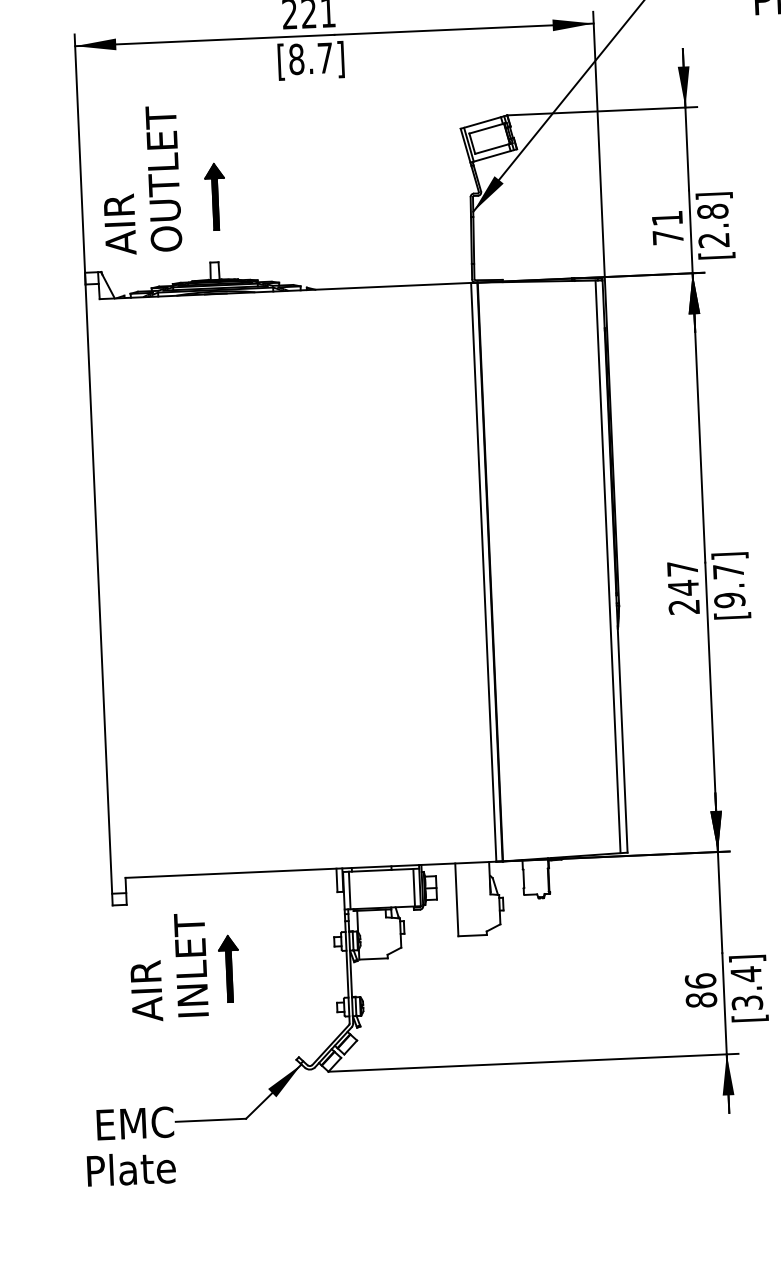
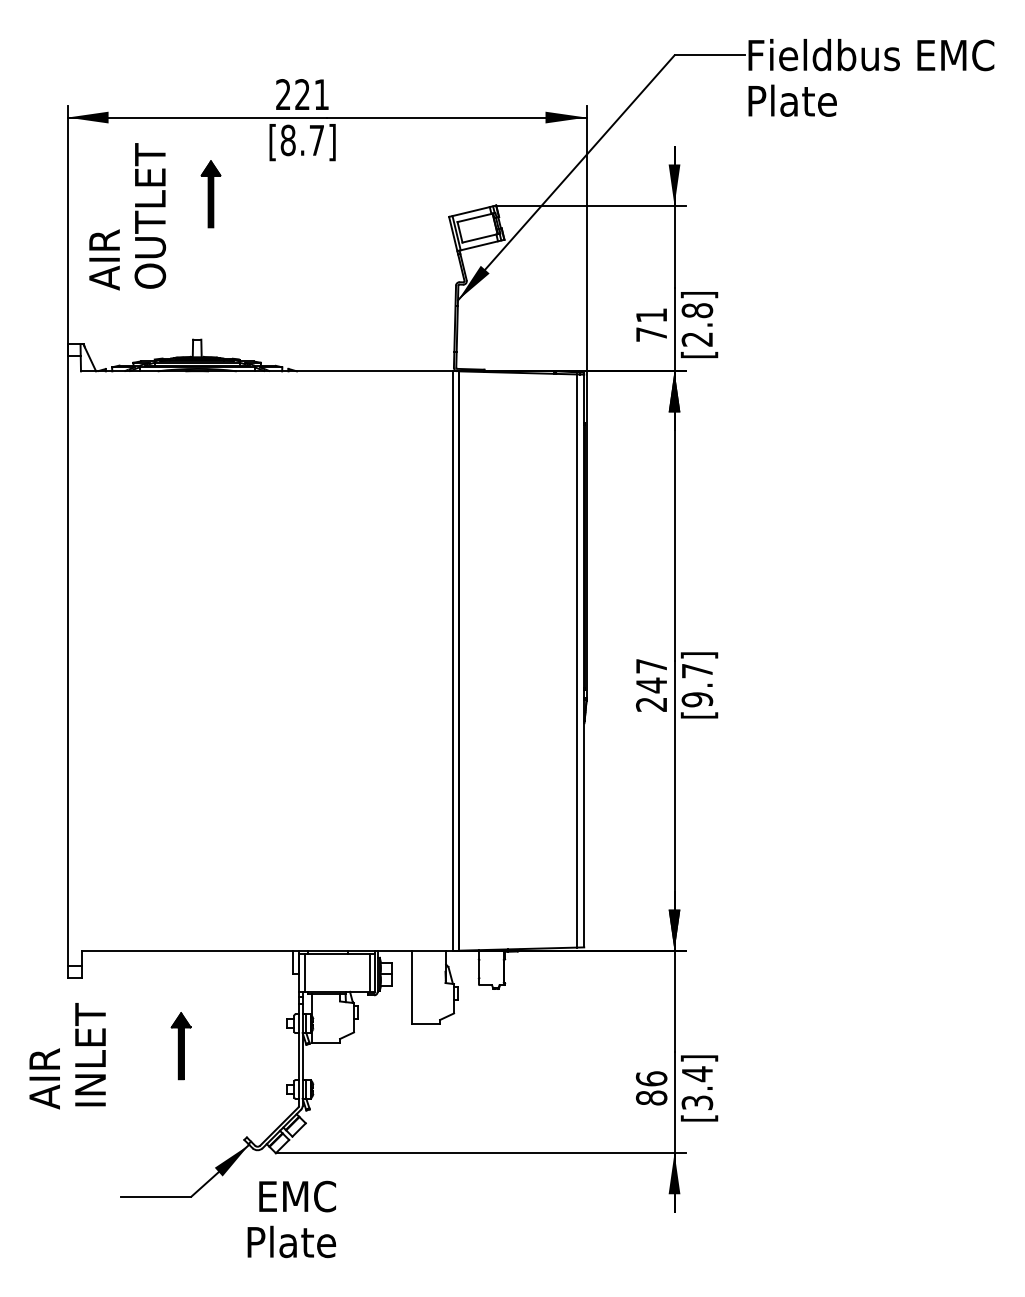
text: (141, 180) -> (127, 216), moved
part: (214, 197) -> (210, 194), moved
text: (168, 967) -> (67, 1056), moved
text: (130, 1146) -> (291, 1219), moved

